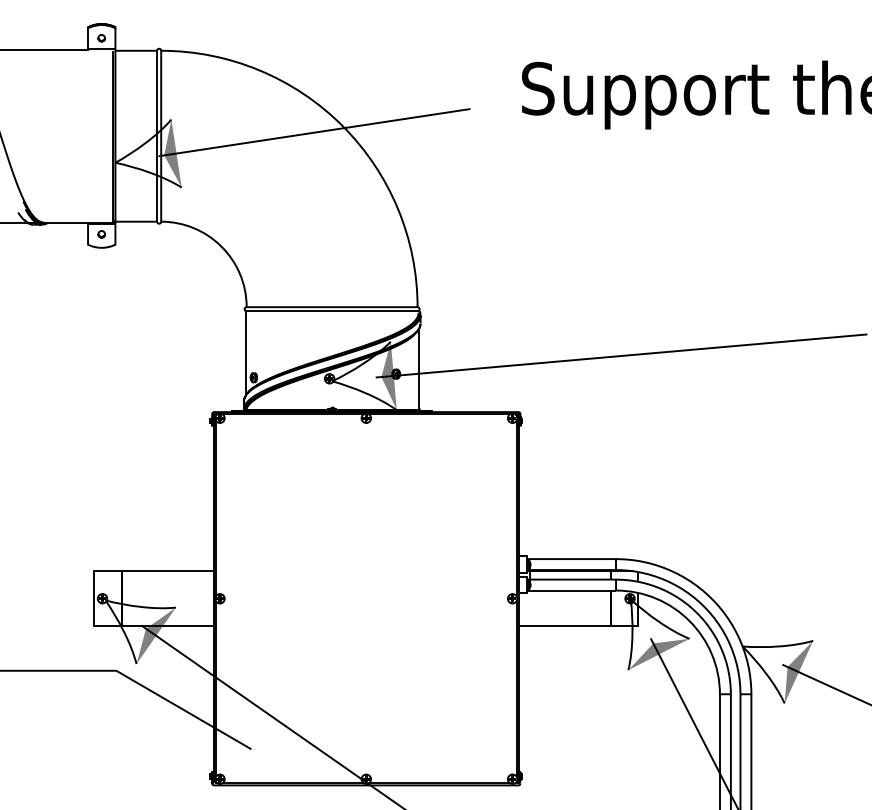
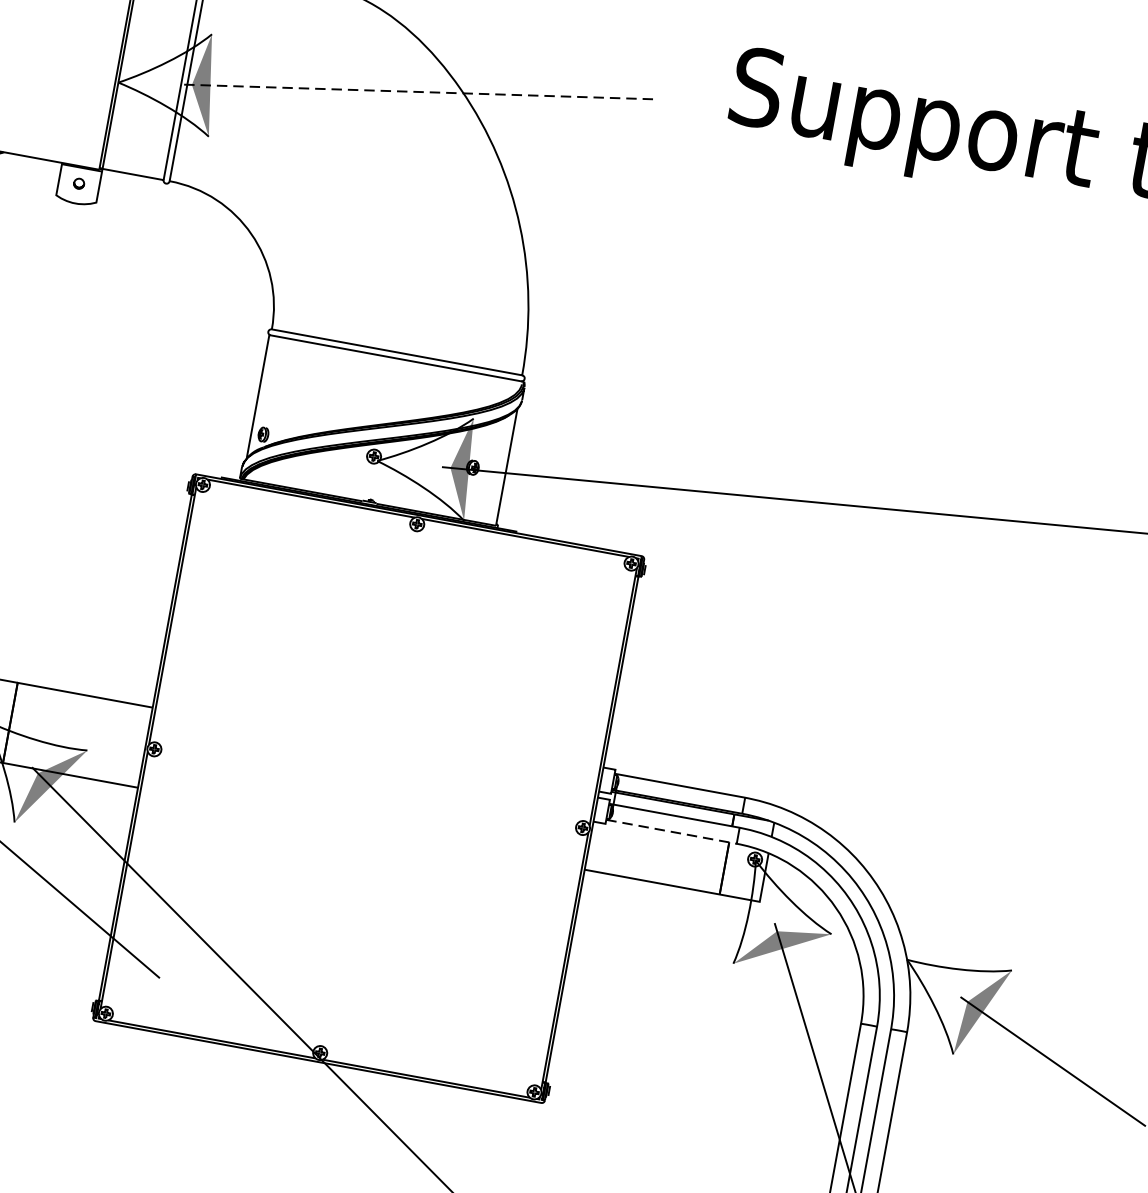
line: (314, 132) -> (418, 91), solid -> dashed
line: (571, 590) -> (671, 831), solid -> dashed

